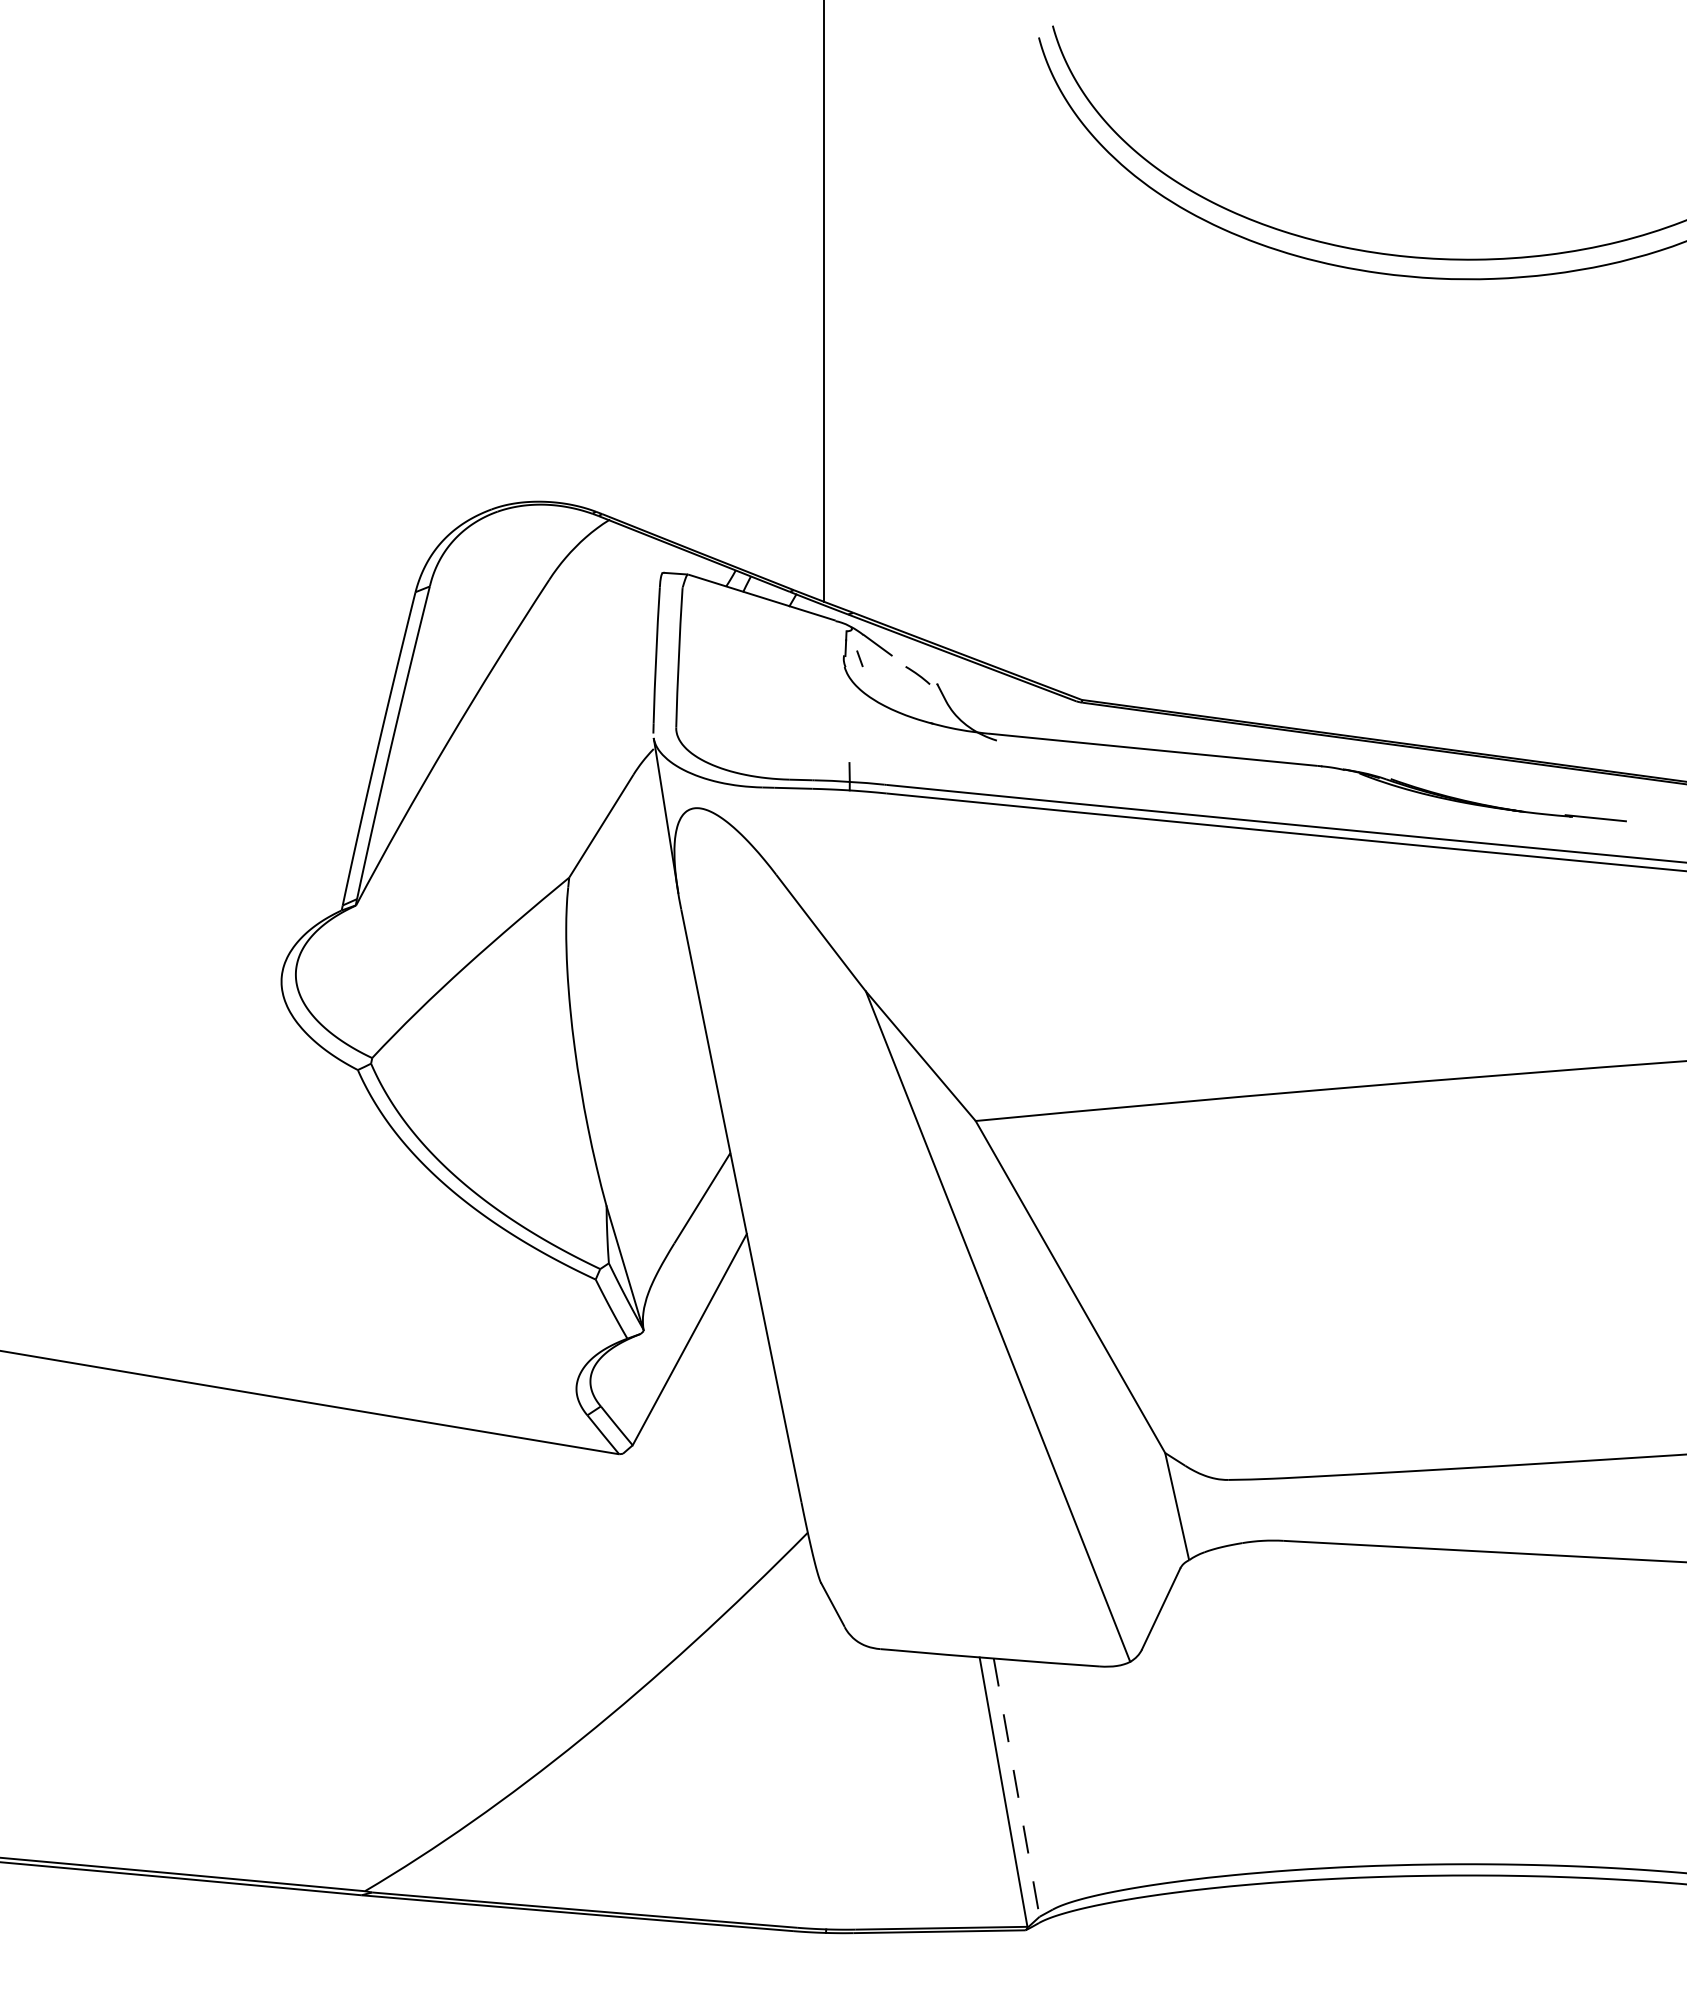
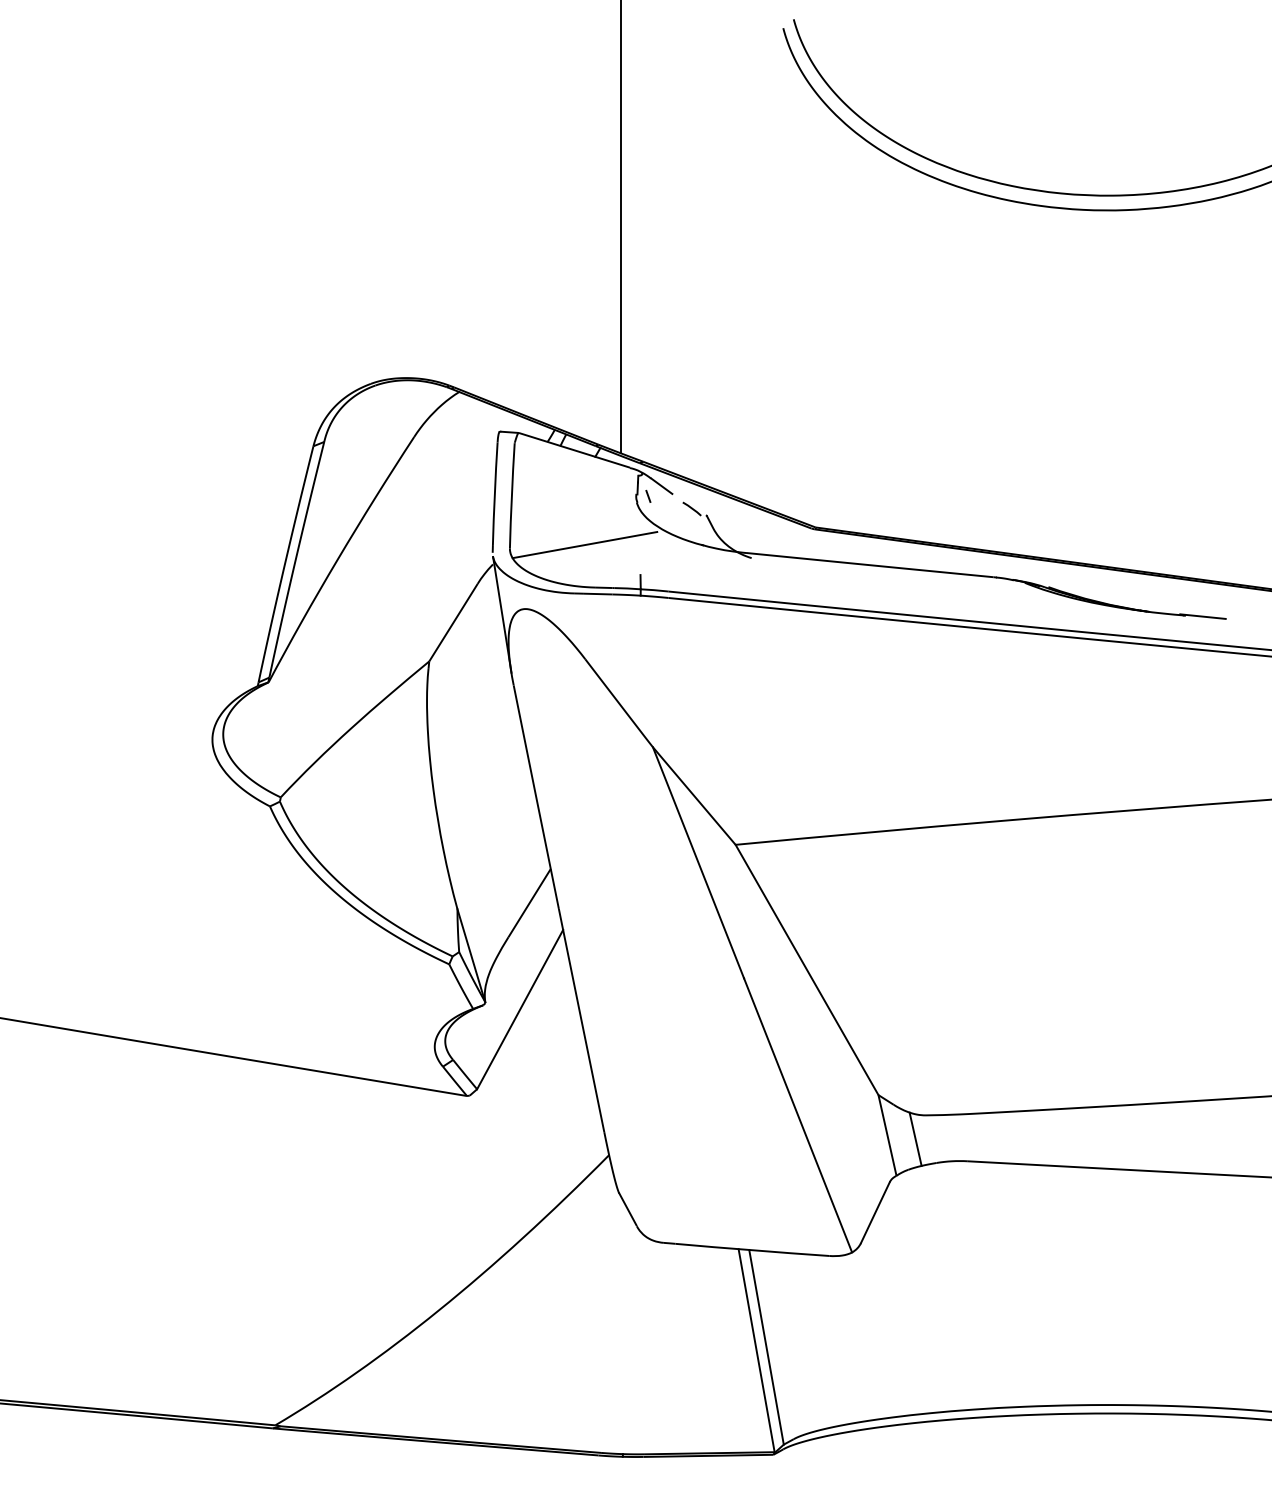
line: (775, 722) -> (584, 544), added
line: (1214, 1511) -> (915, 1139), added
line: (1016, 1788) -> (766, 1347), dashed -> solid

